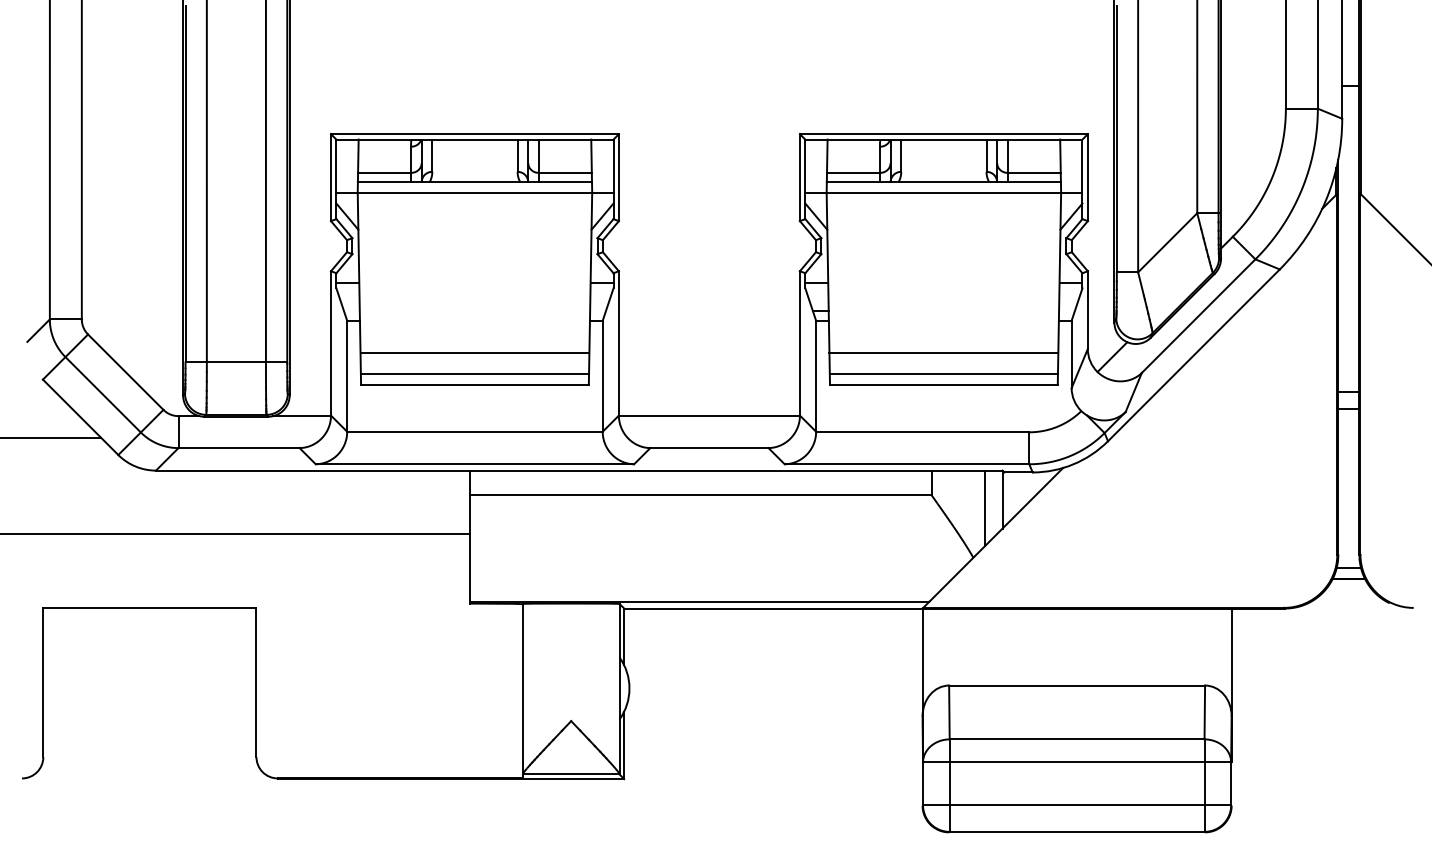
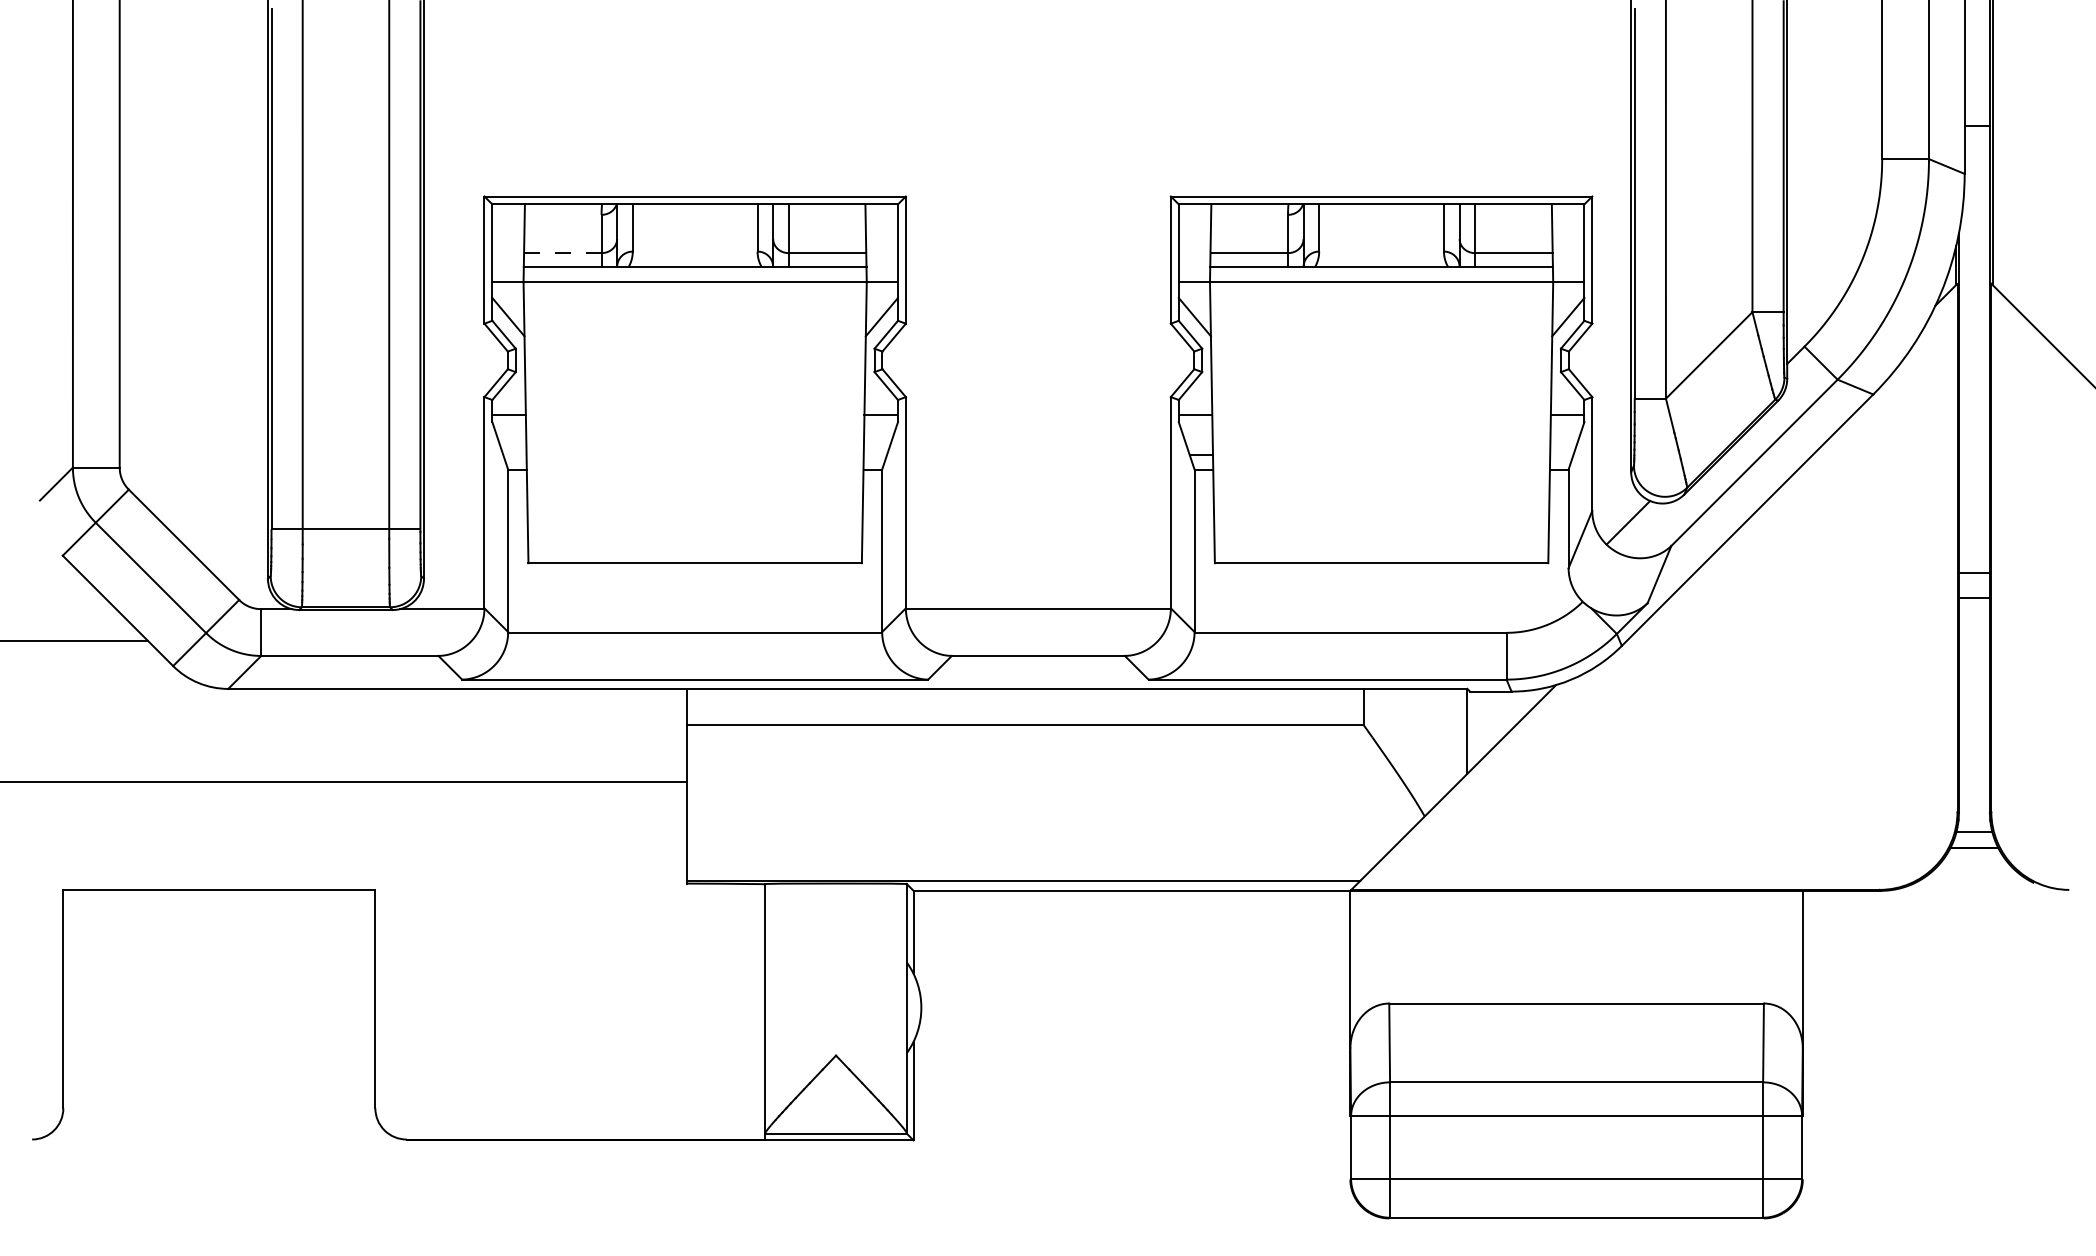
line: (385, 172) -> (564, 252), solid -> dashed
line: (474, 352) -> (694, 516), removed
line: (943, 352) -> (1381, 516), removed
line: (474, 374) -> (694, 548), removed
line: (943, 374) -> (1381, 548), removed
line: (984, 508) -> (1441, 744), removed

